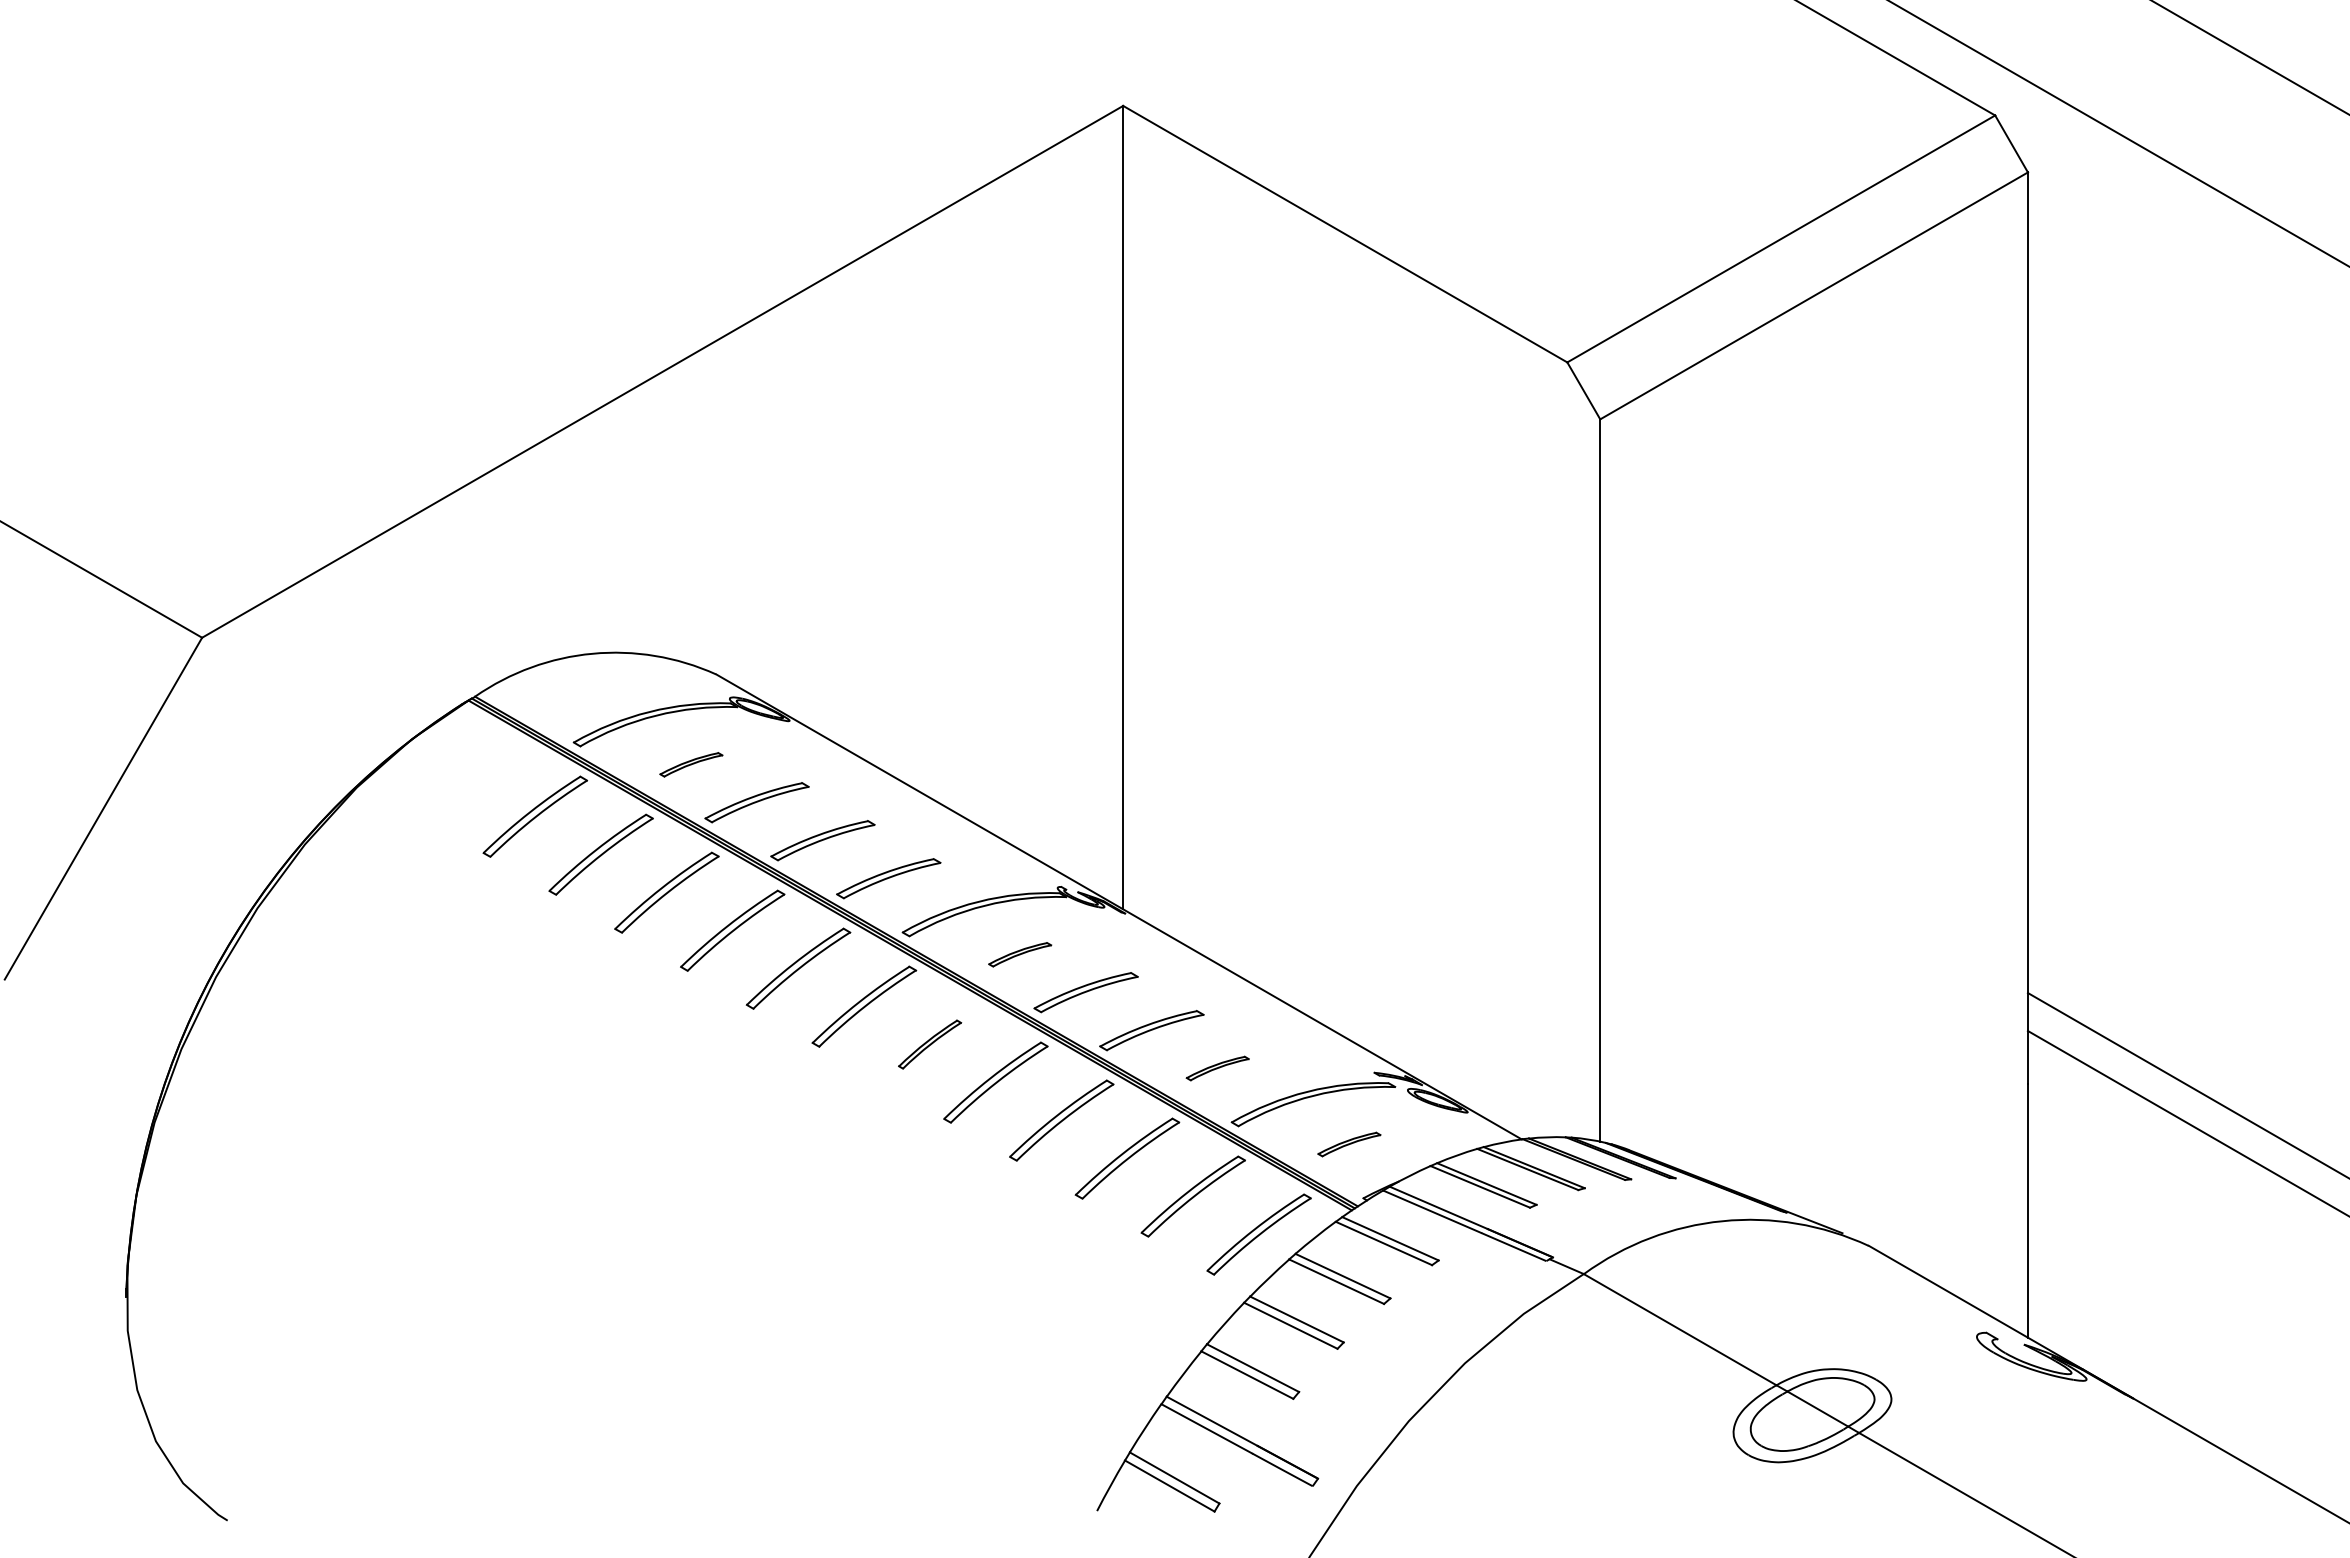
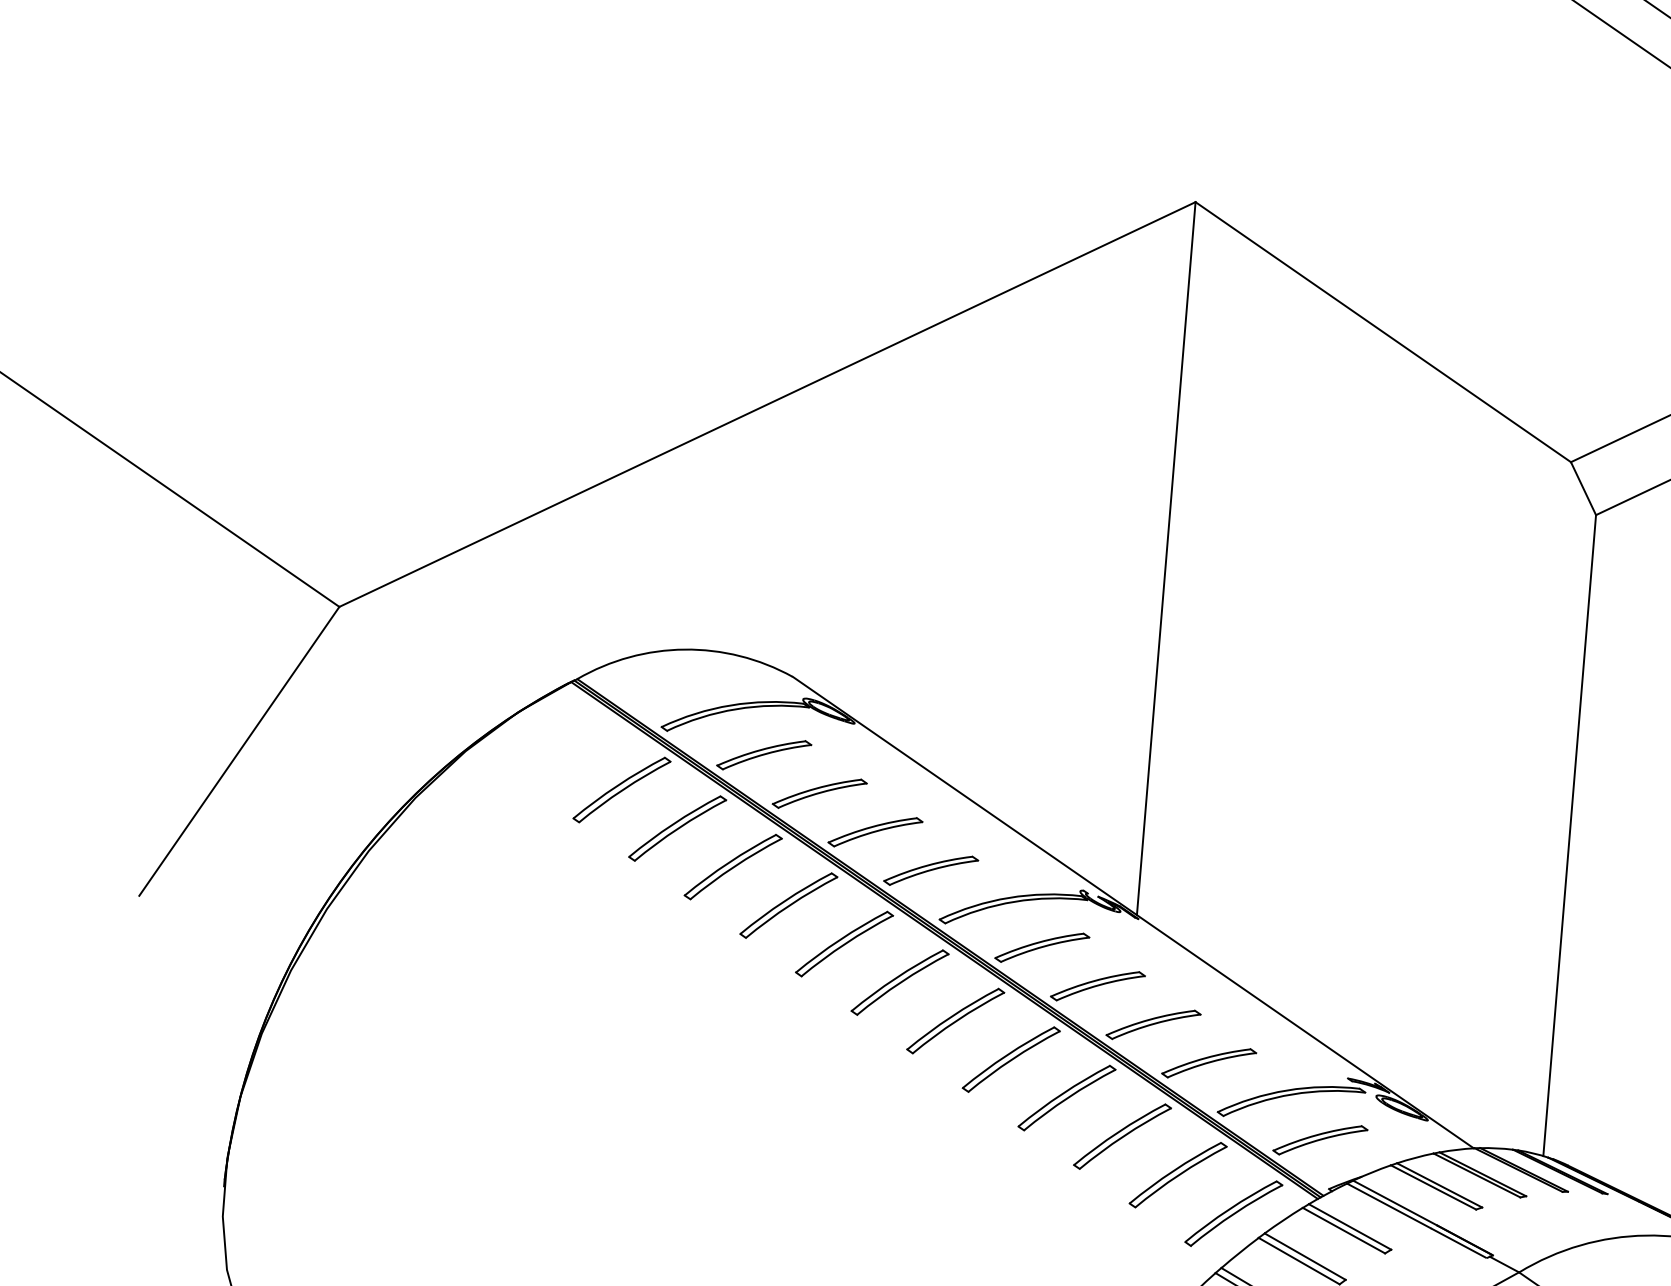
part: (691, 764) -> (764, 755), size x1.67
part: (1019, 954) -> (1041, 947), size x1.67
part: (929, 1044) -> (955, 1020), size x1.67
part: (1217, 1068) -> (1209, 1063), size x1.67
part: (1349, 1144) -> (1320, 1140), size x1.67

